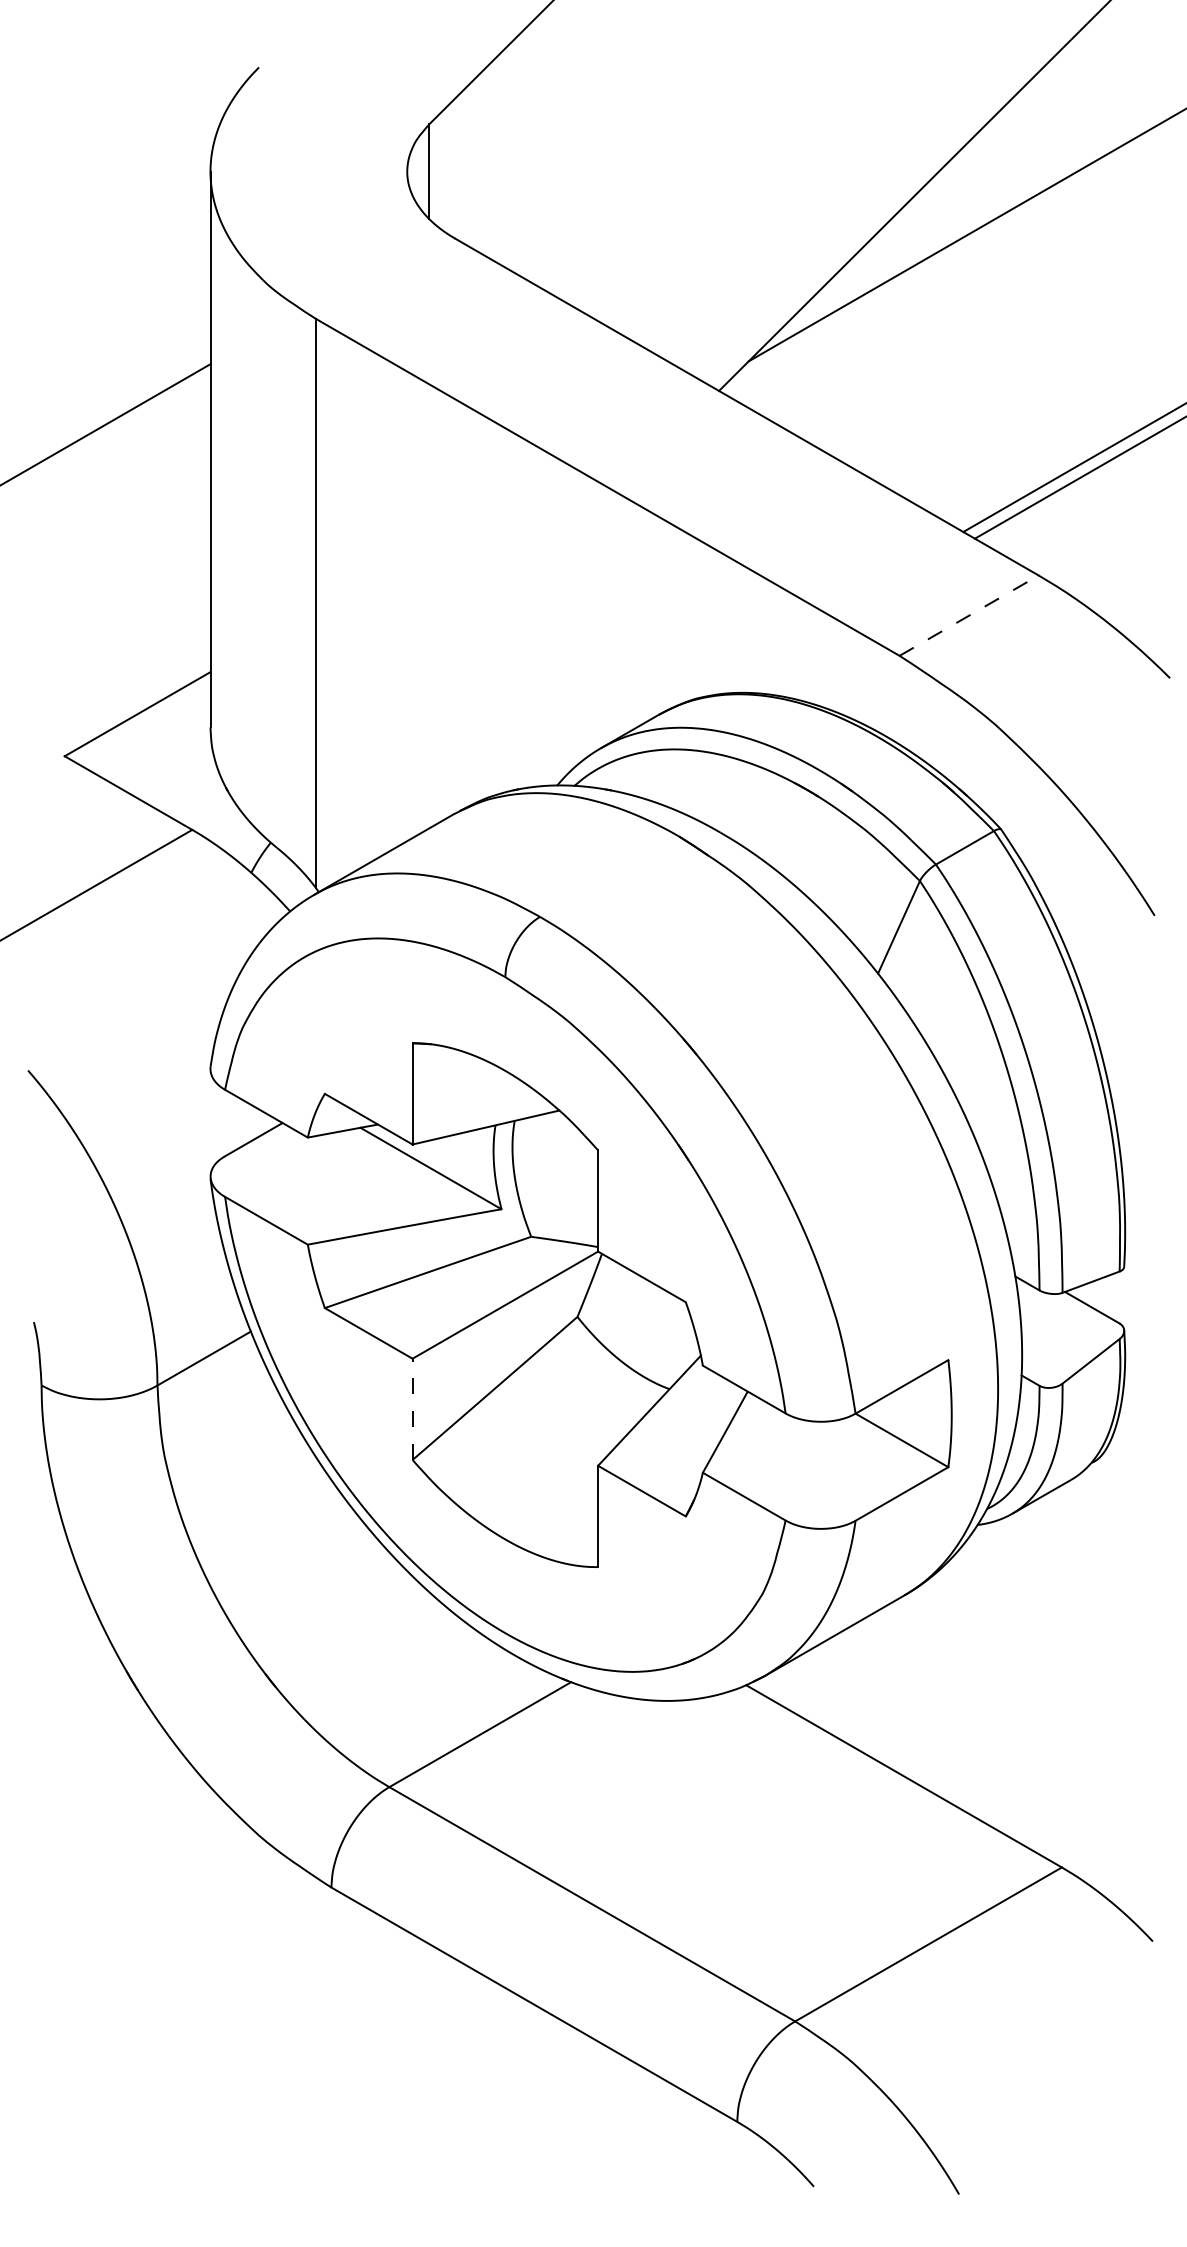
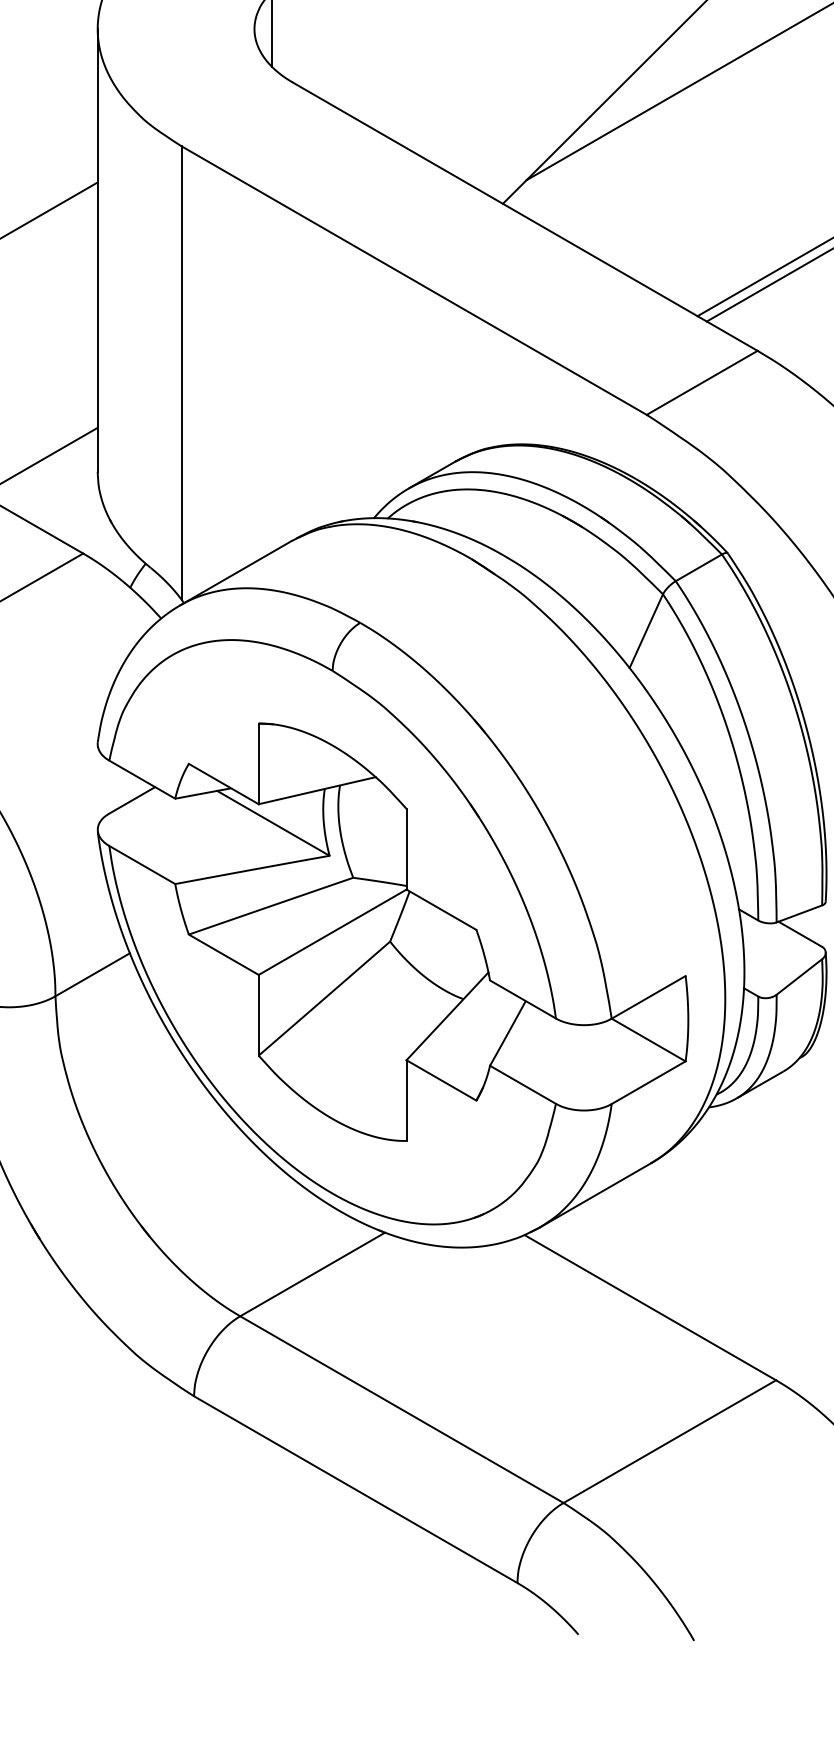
line: (969, 615) -> (702, 382), dashed -> solid
line: (412, 1409) -> (258, 1015), dashed -> solid

